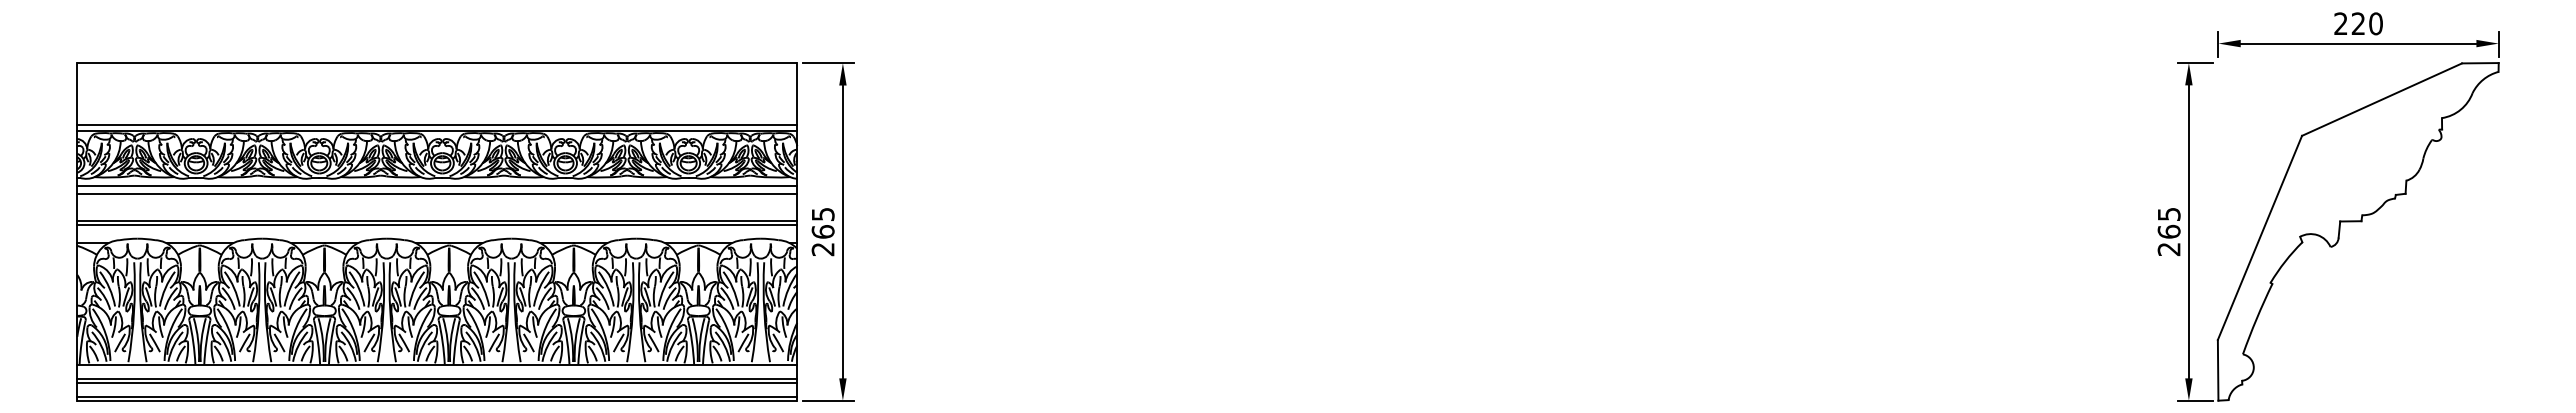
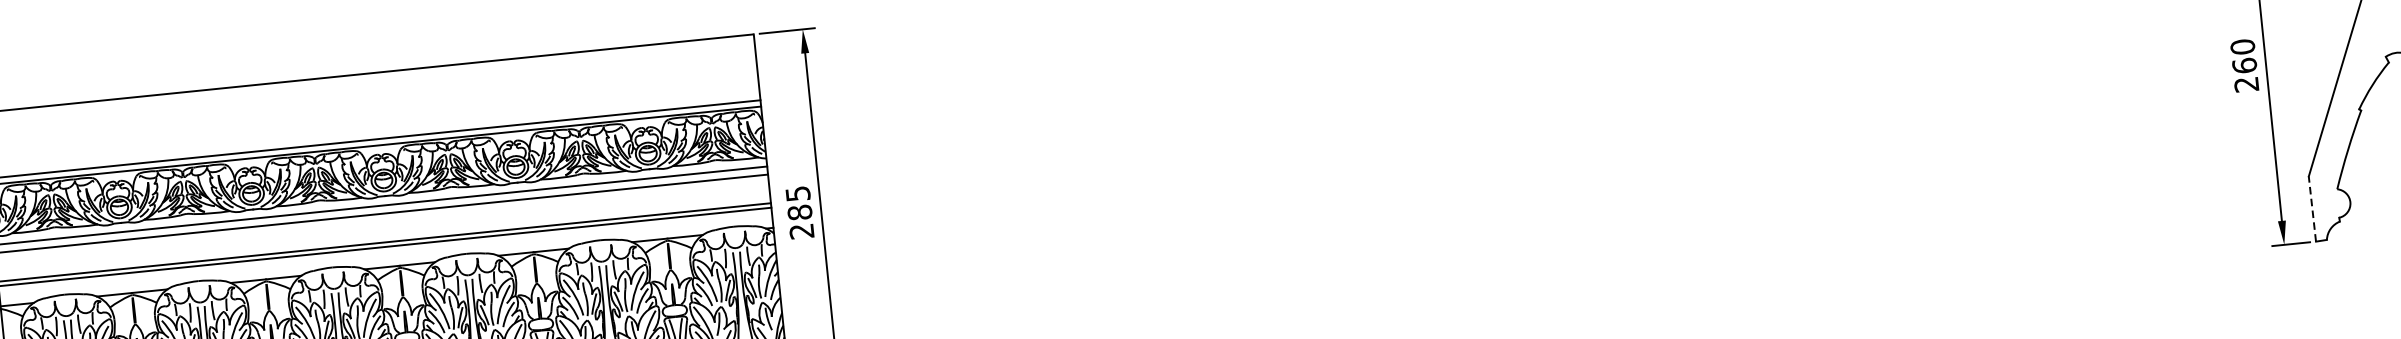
text: (2168, 214) -> (2242, 47), 265 -> 260
text: (822, 231) -> (799, 212), 265 -> 285
line: (2218, 369) -> (2312, 208), solid -> dashed

